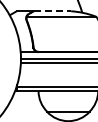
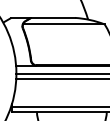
line: (52, 11) -> (53, 18), dashed -> solid

